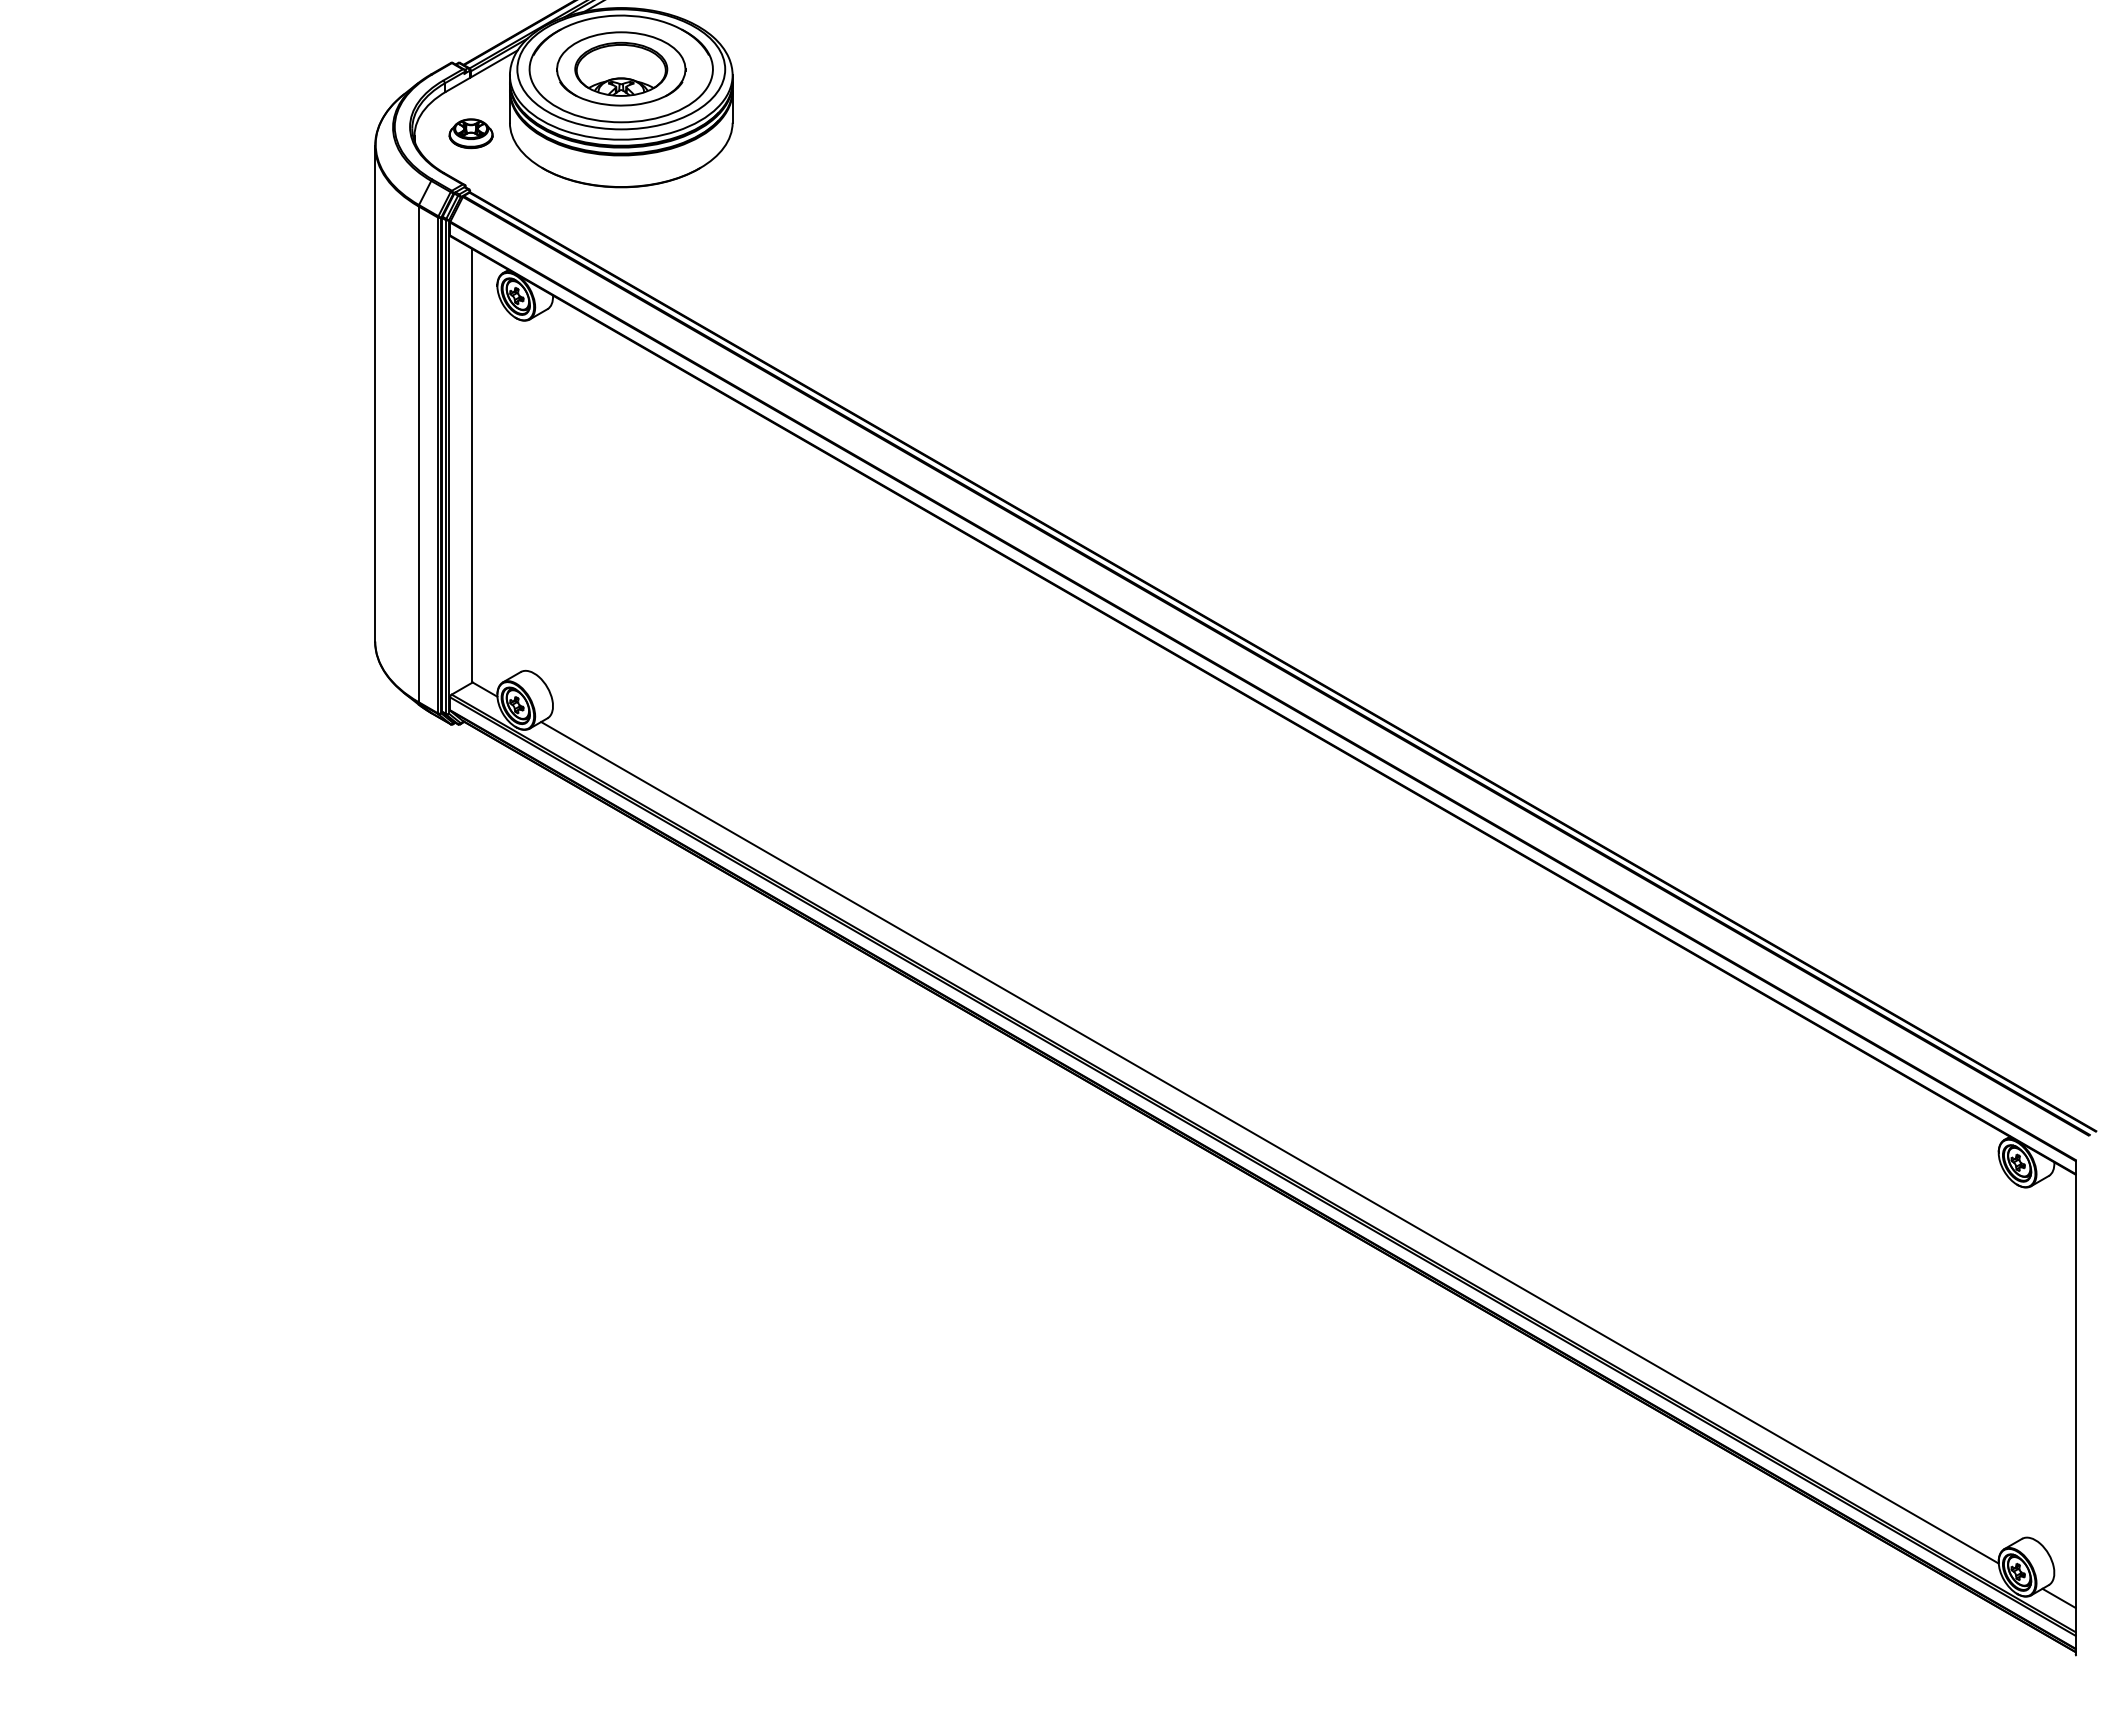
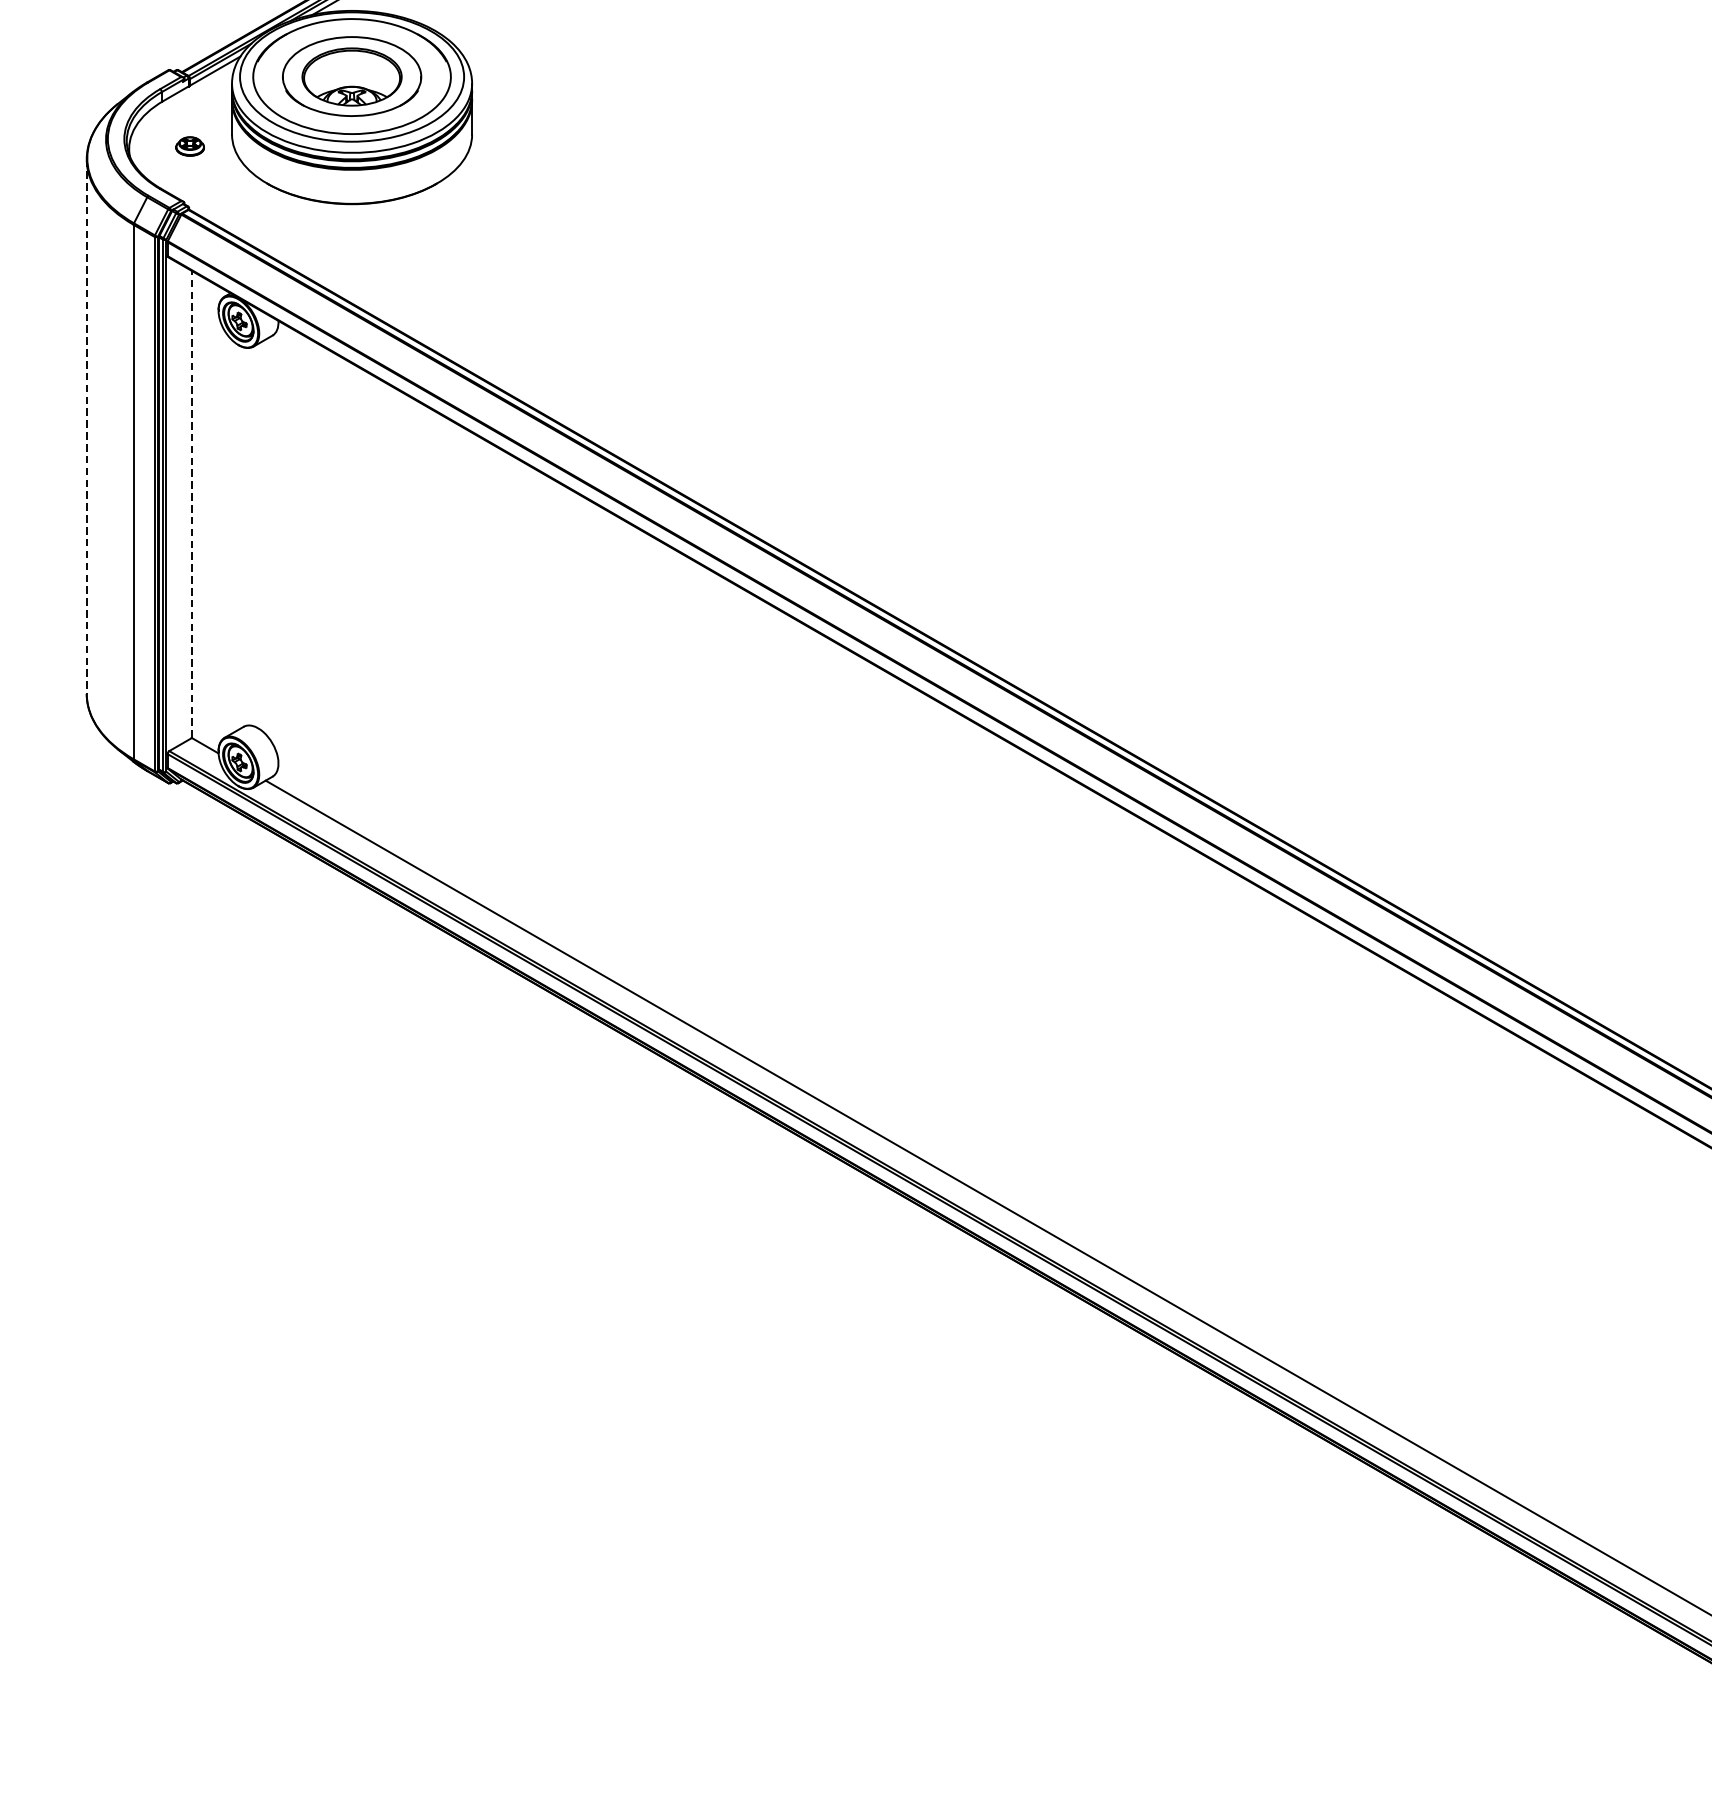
part: (470, 133) -> (189, 146), size x0.6
line: (375, 393) -> (87, 426), solid -> dashed
line: (472, 465) -> (191, 504), solid -> dashed

